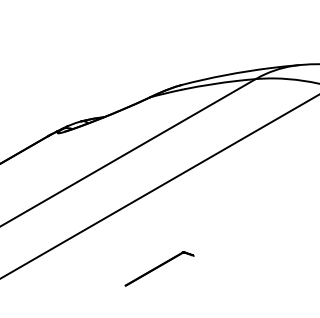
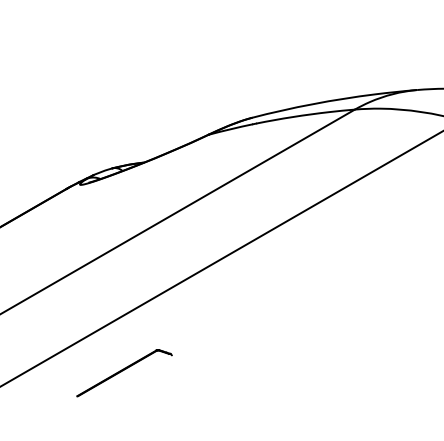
part: (159, 269) -> (124, 373), moved

